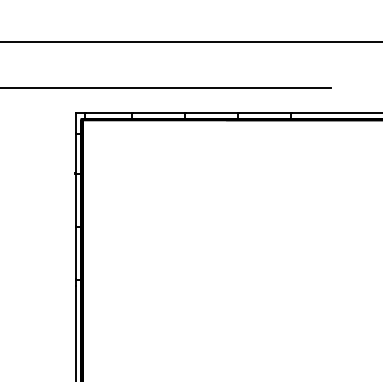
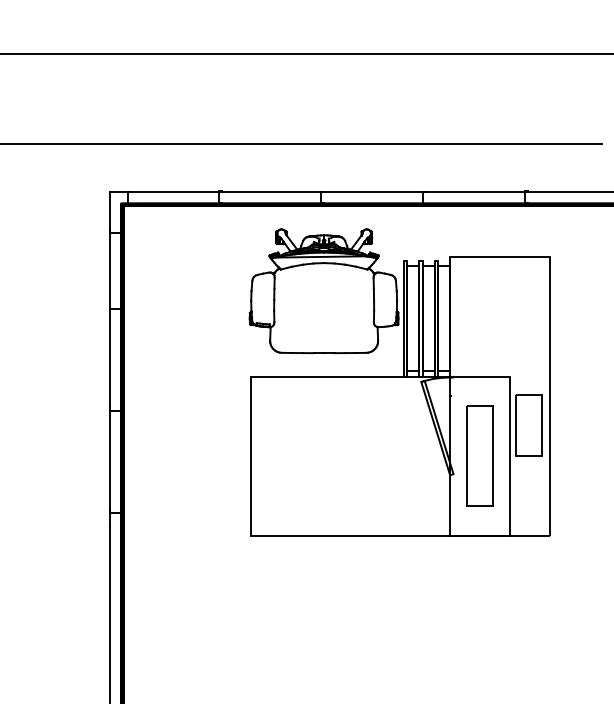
part: (225, 211) -> (398, 381), added

